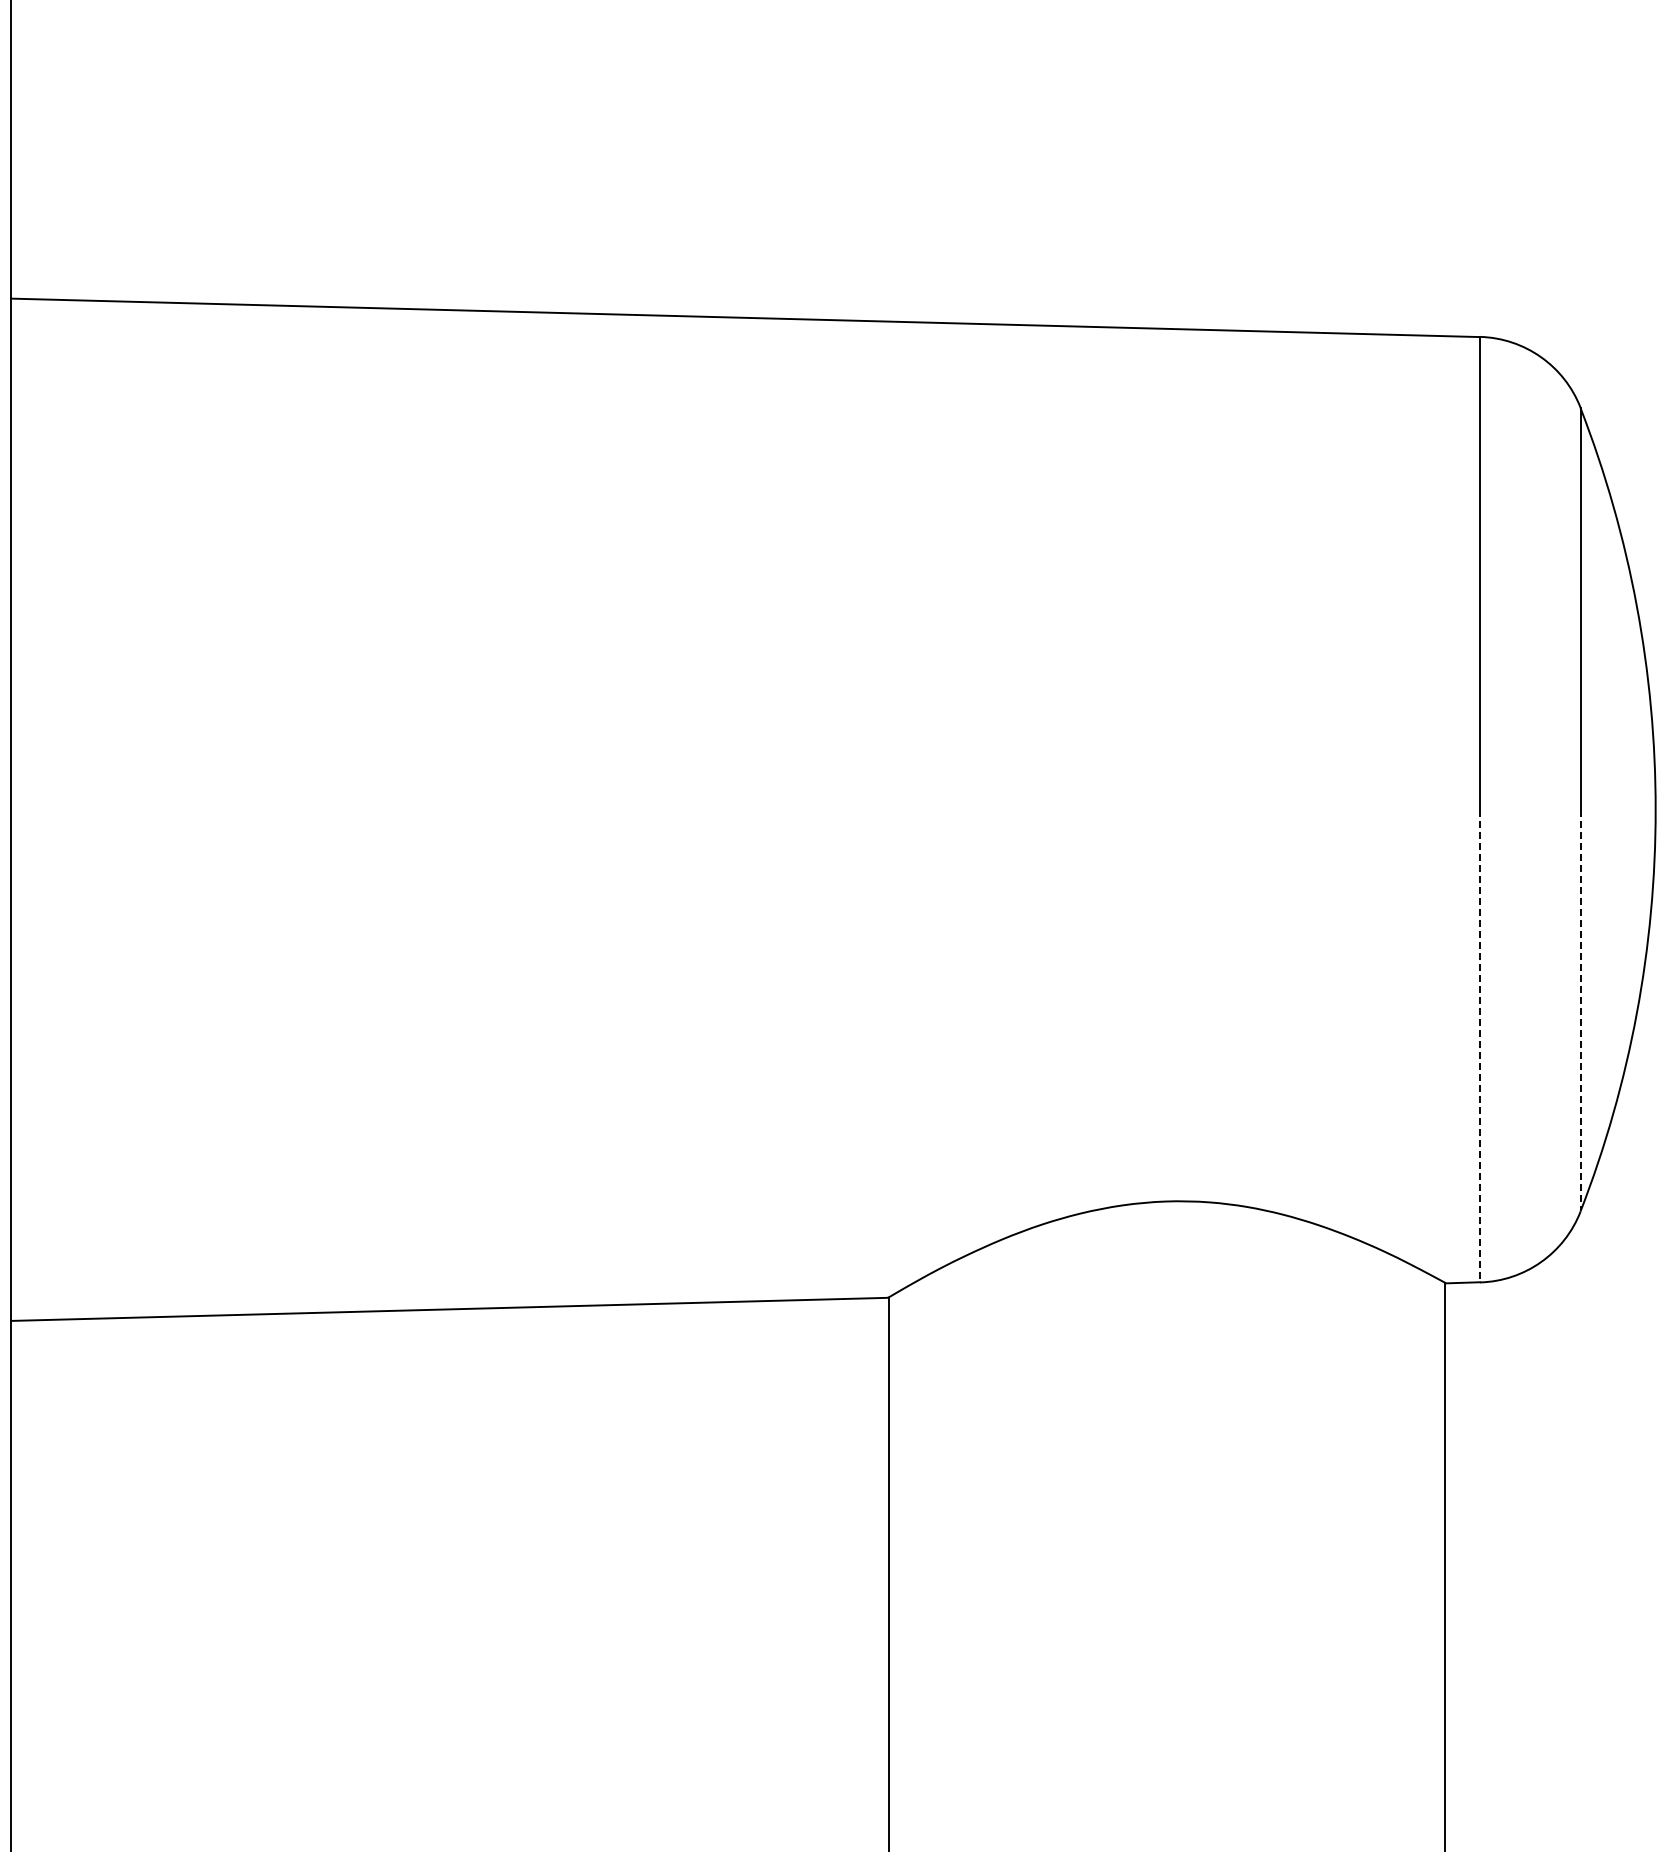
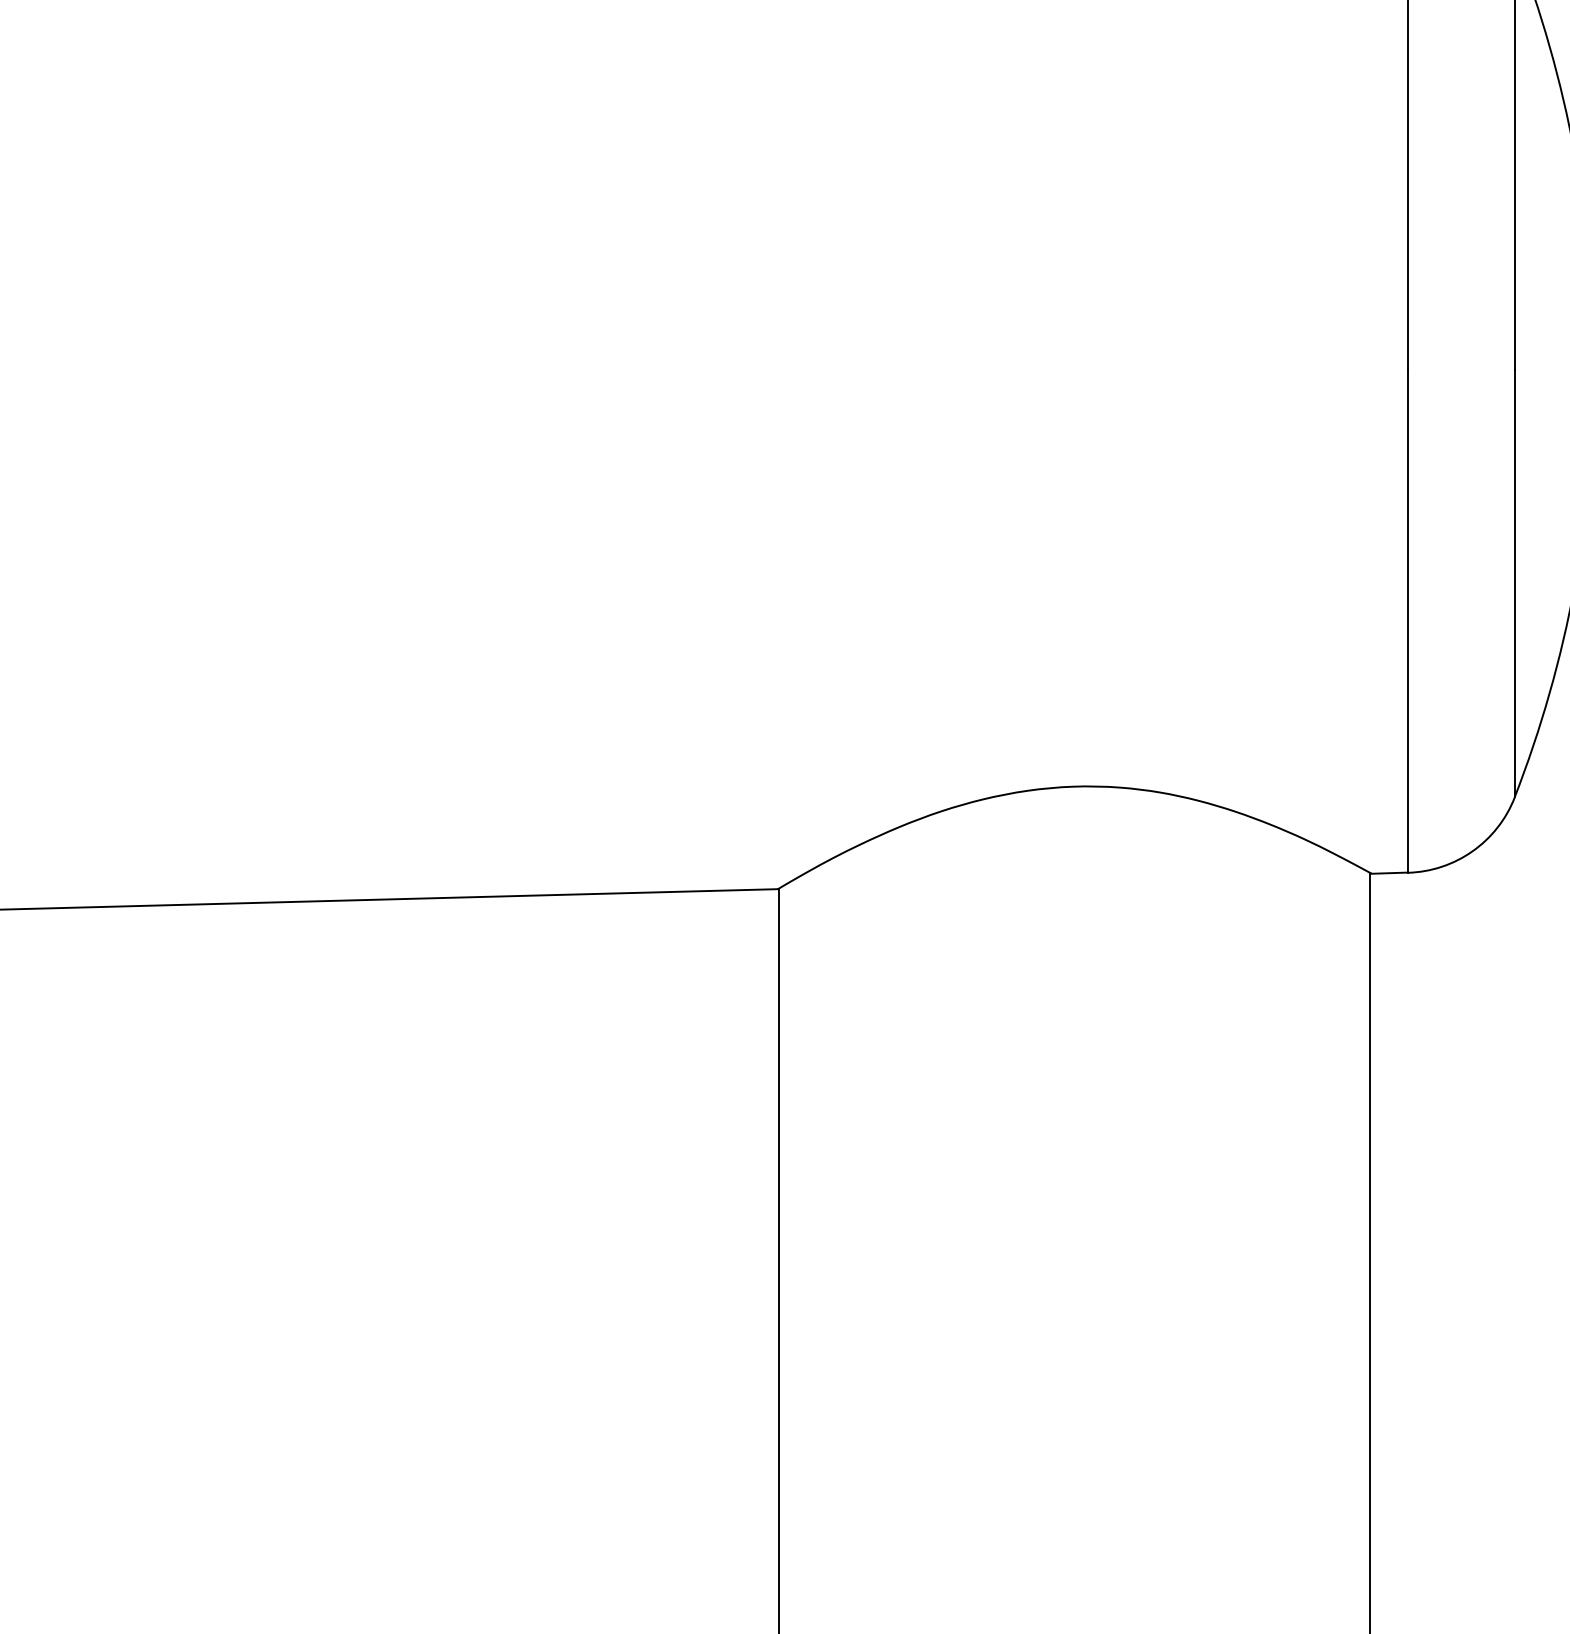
line: (1580, 1010) -> (1514, 583), dashed -> solid
line: (1479, 1046) -> (1407, 621), dashed -> solid

